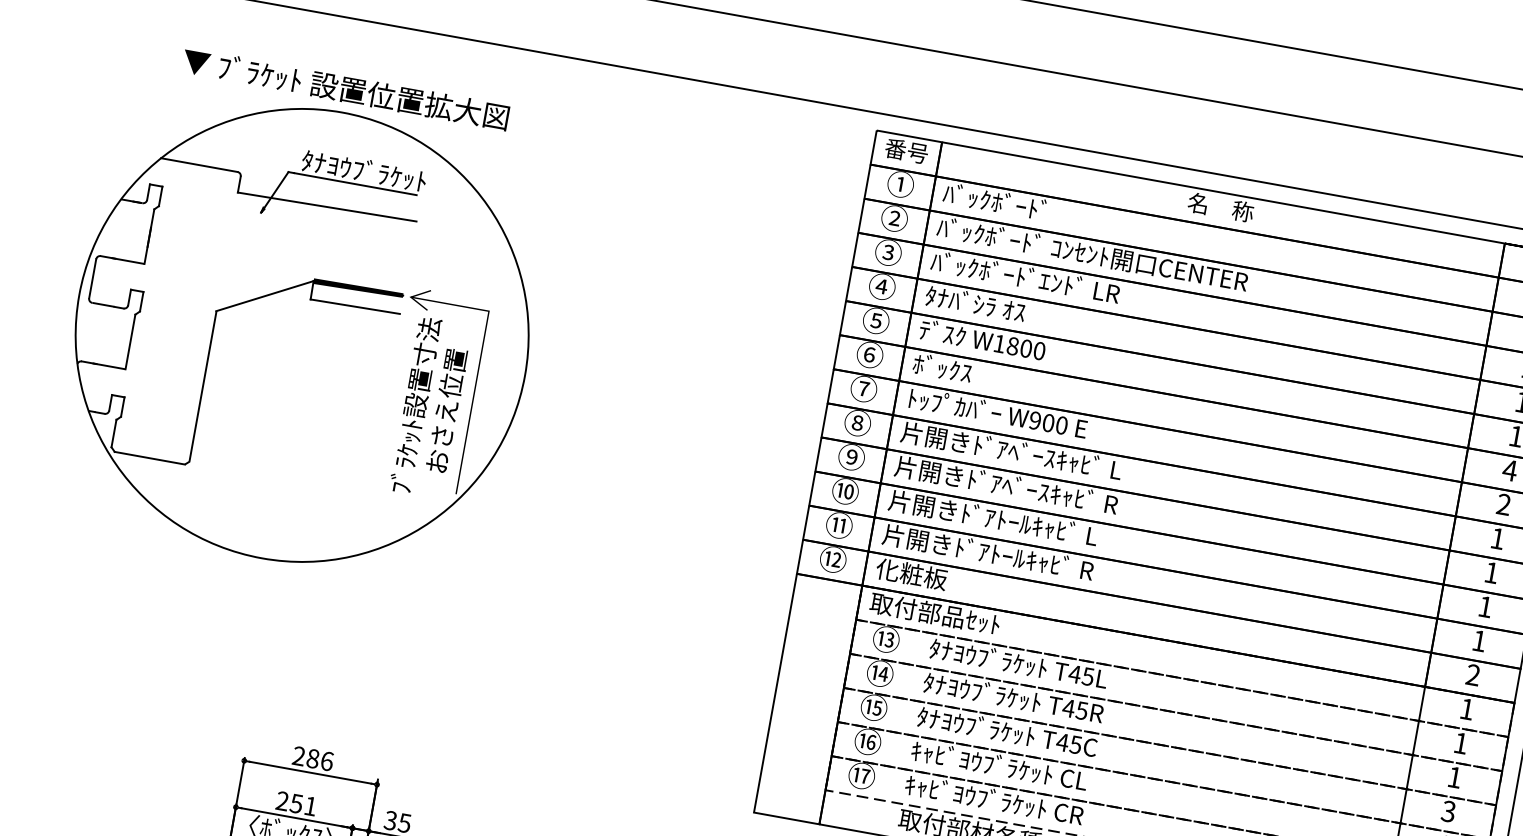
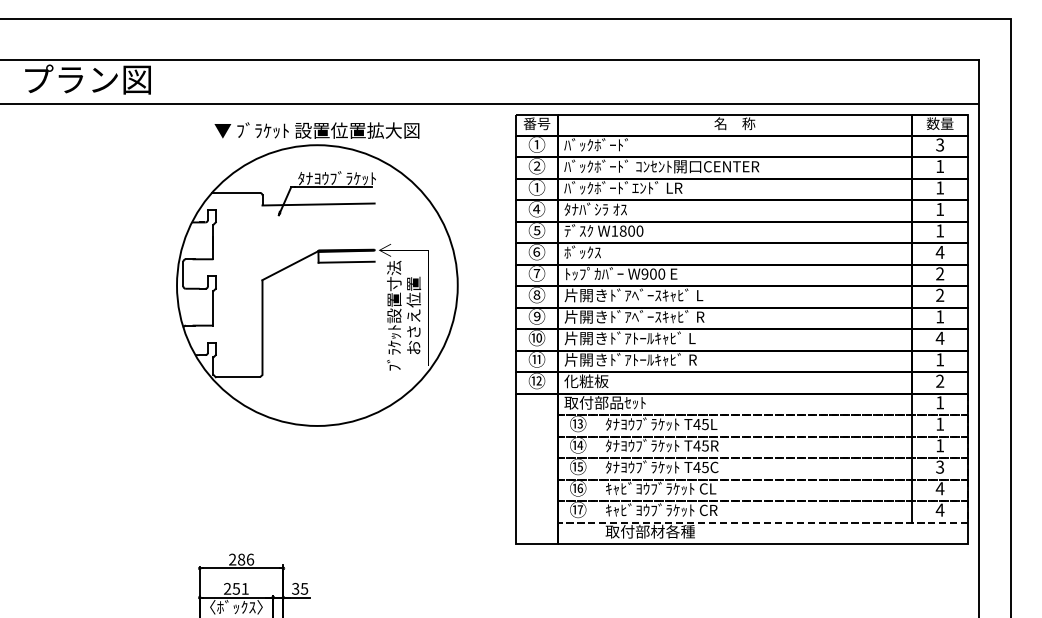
text: (887, 252) -> (536, 187), ③ -> ①
part: (305, 317) -> (317, 274), moved
text: (1498, 537) -> (940, 294), 1 -> 2
text: (1484, 605) -> (939, 337), 1 -> 4

